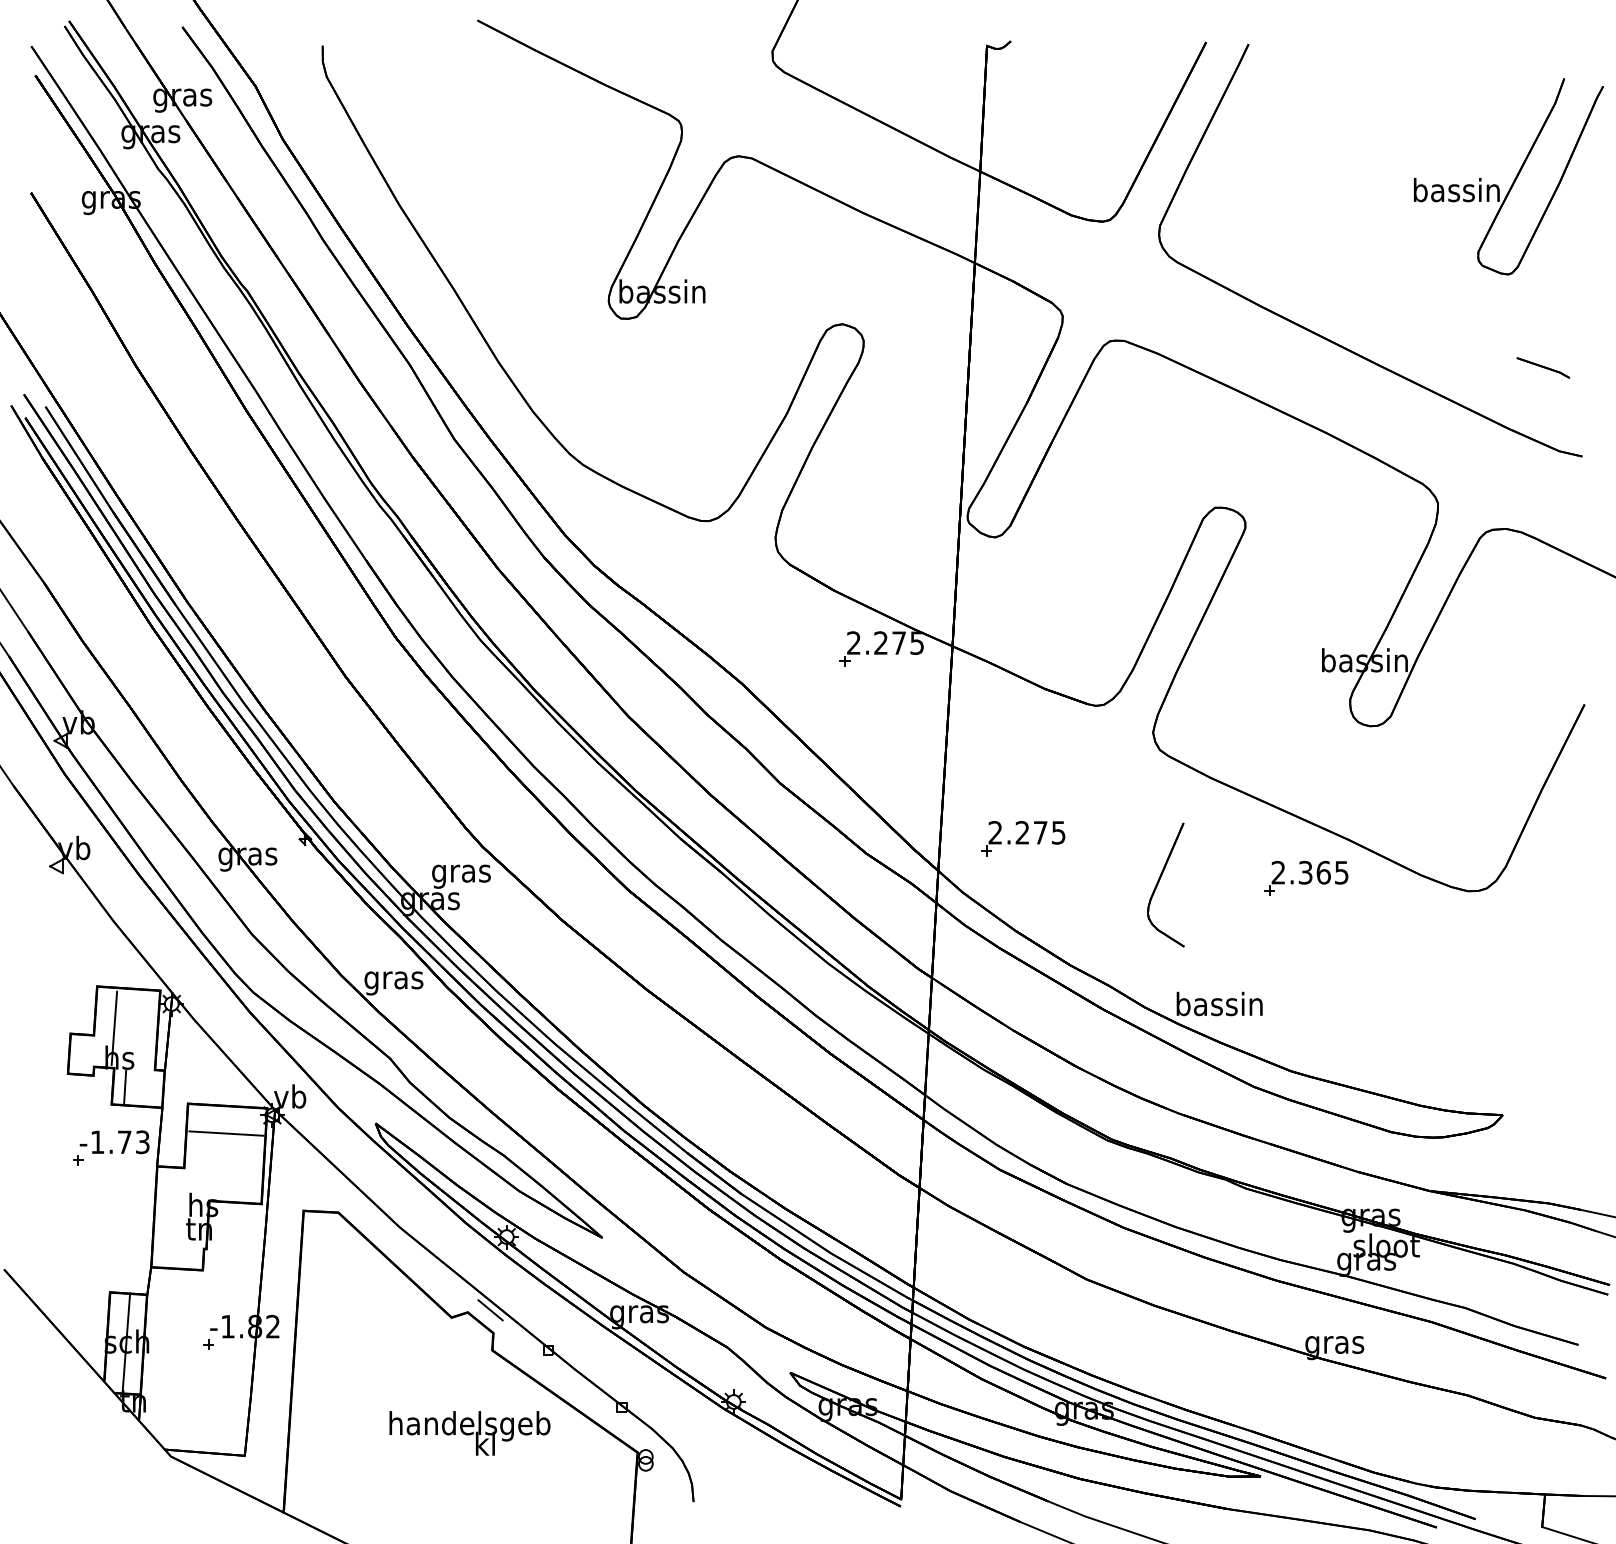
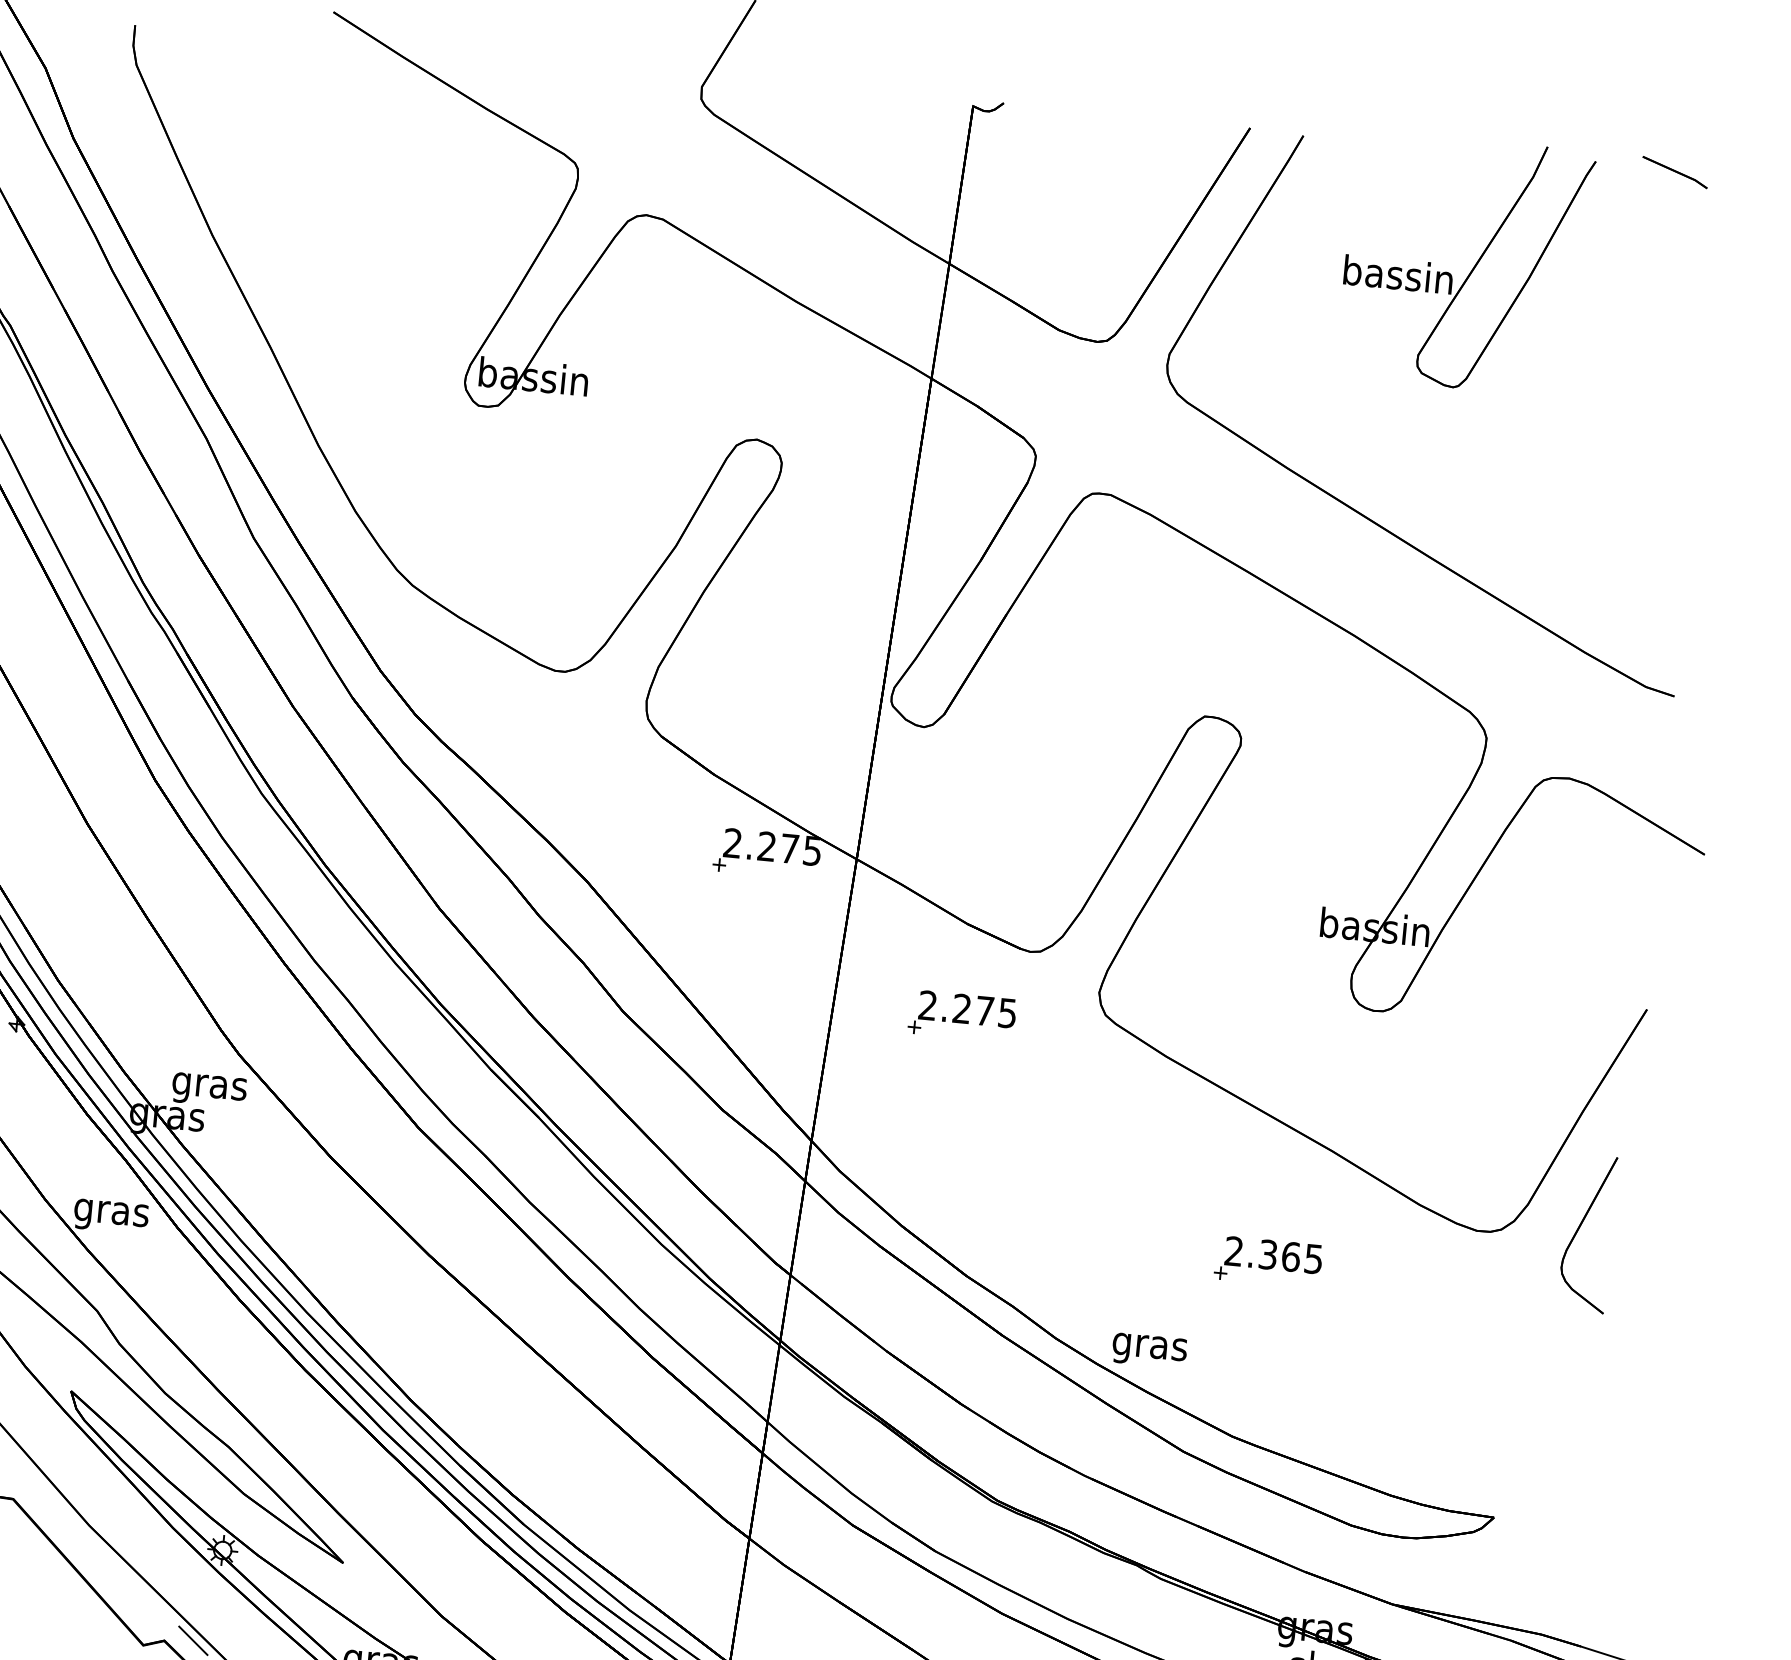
part: (1514, 178) -> (1472, 267), moved
part: (1543, 367) -> (1675, 171), moved
part: (1023, 838) -> (962, 1016), moved
part: (1306, 877) -> (1268, 1260), moved
part: (1159, 882) -> (1579, 1229), moved
text: (1219, 1006) -> (1149, 1346), bassin -> gras

